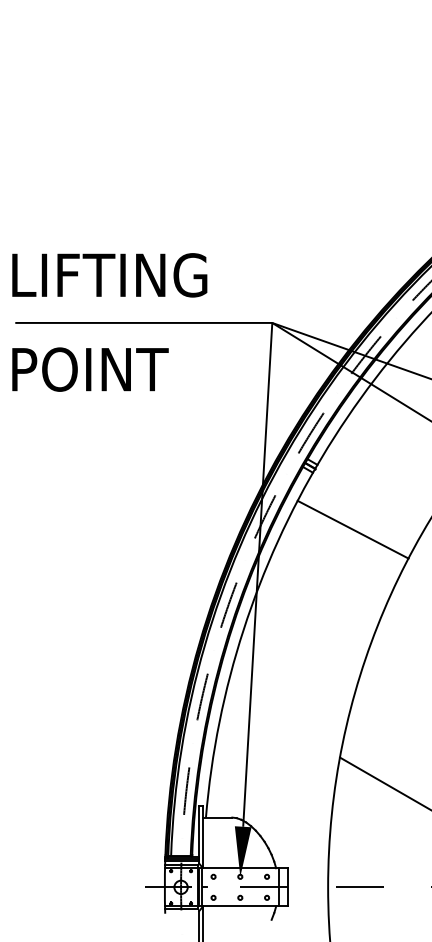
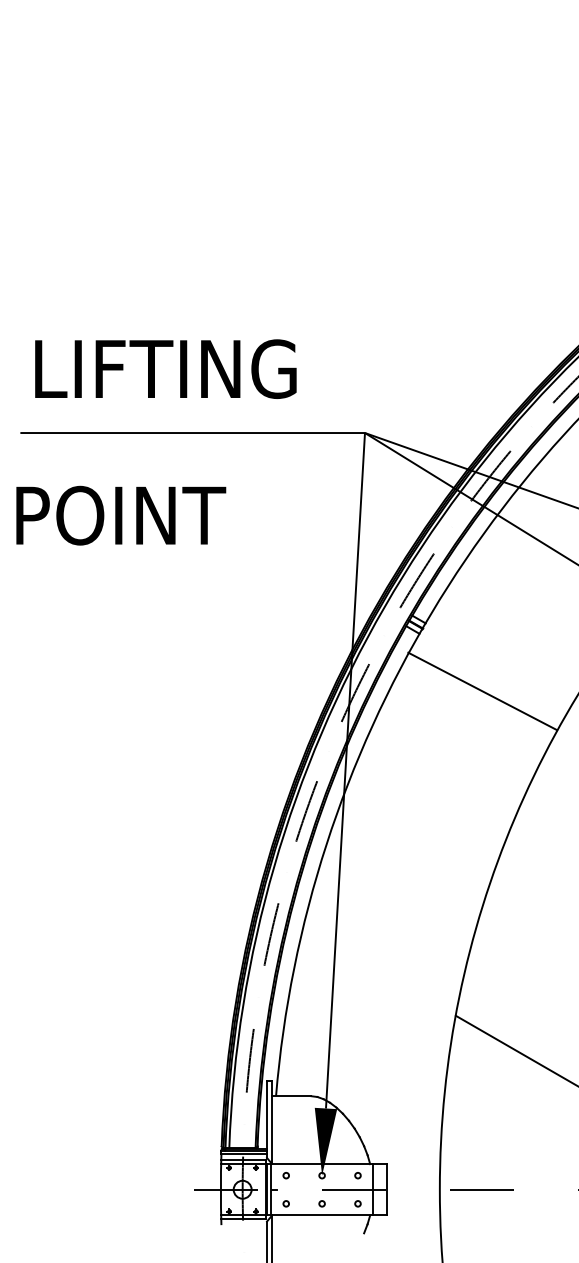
text: (109, 275) -> (165, 369), moved
text: (90, 369) -> (121, 515), moved
line: (352, 529) -> (481, 691), moved

